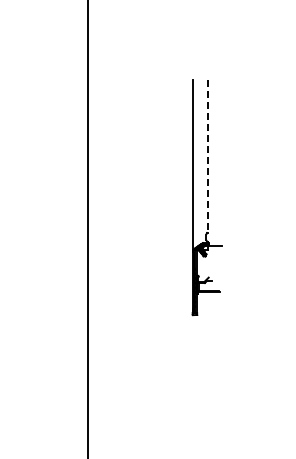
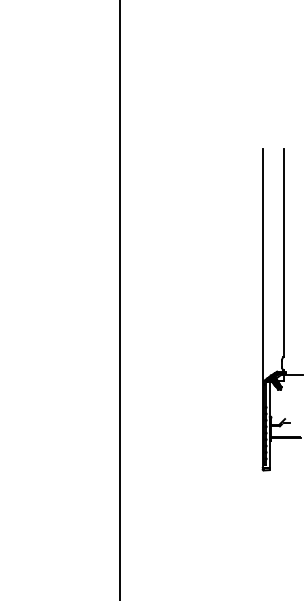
line: (207, 156) -> (283, 253), dashed -> solid

